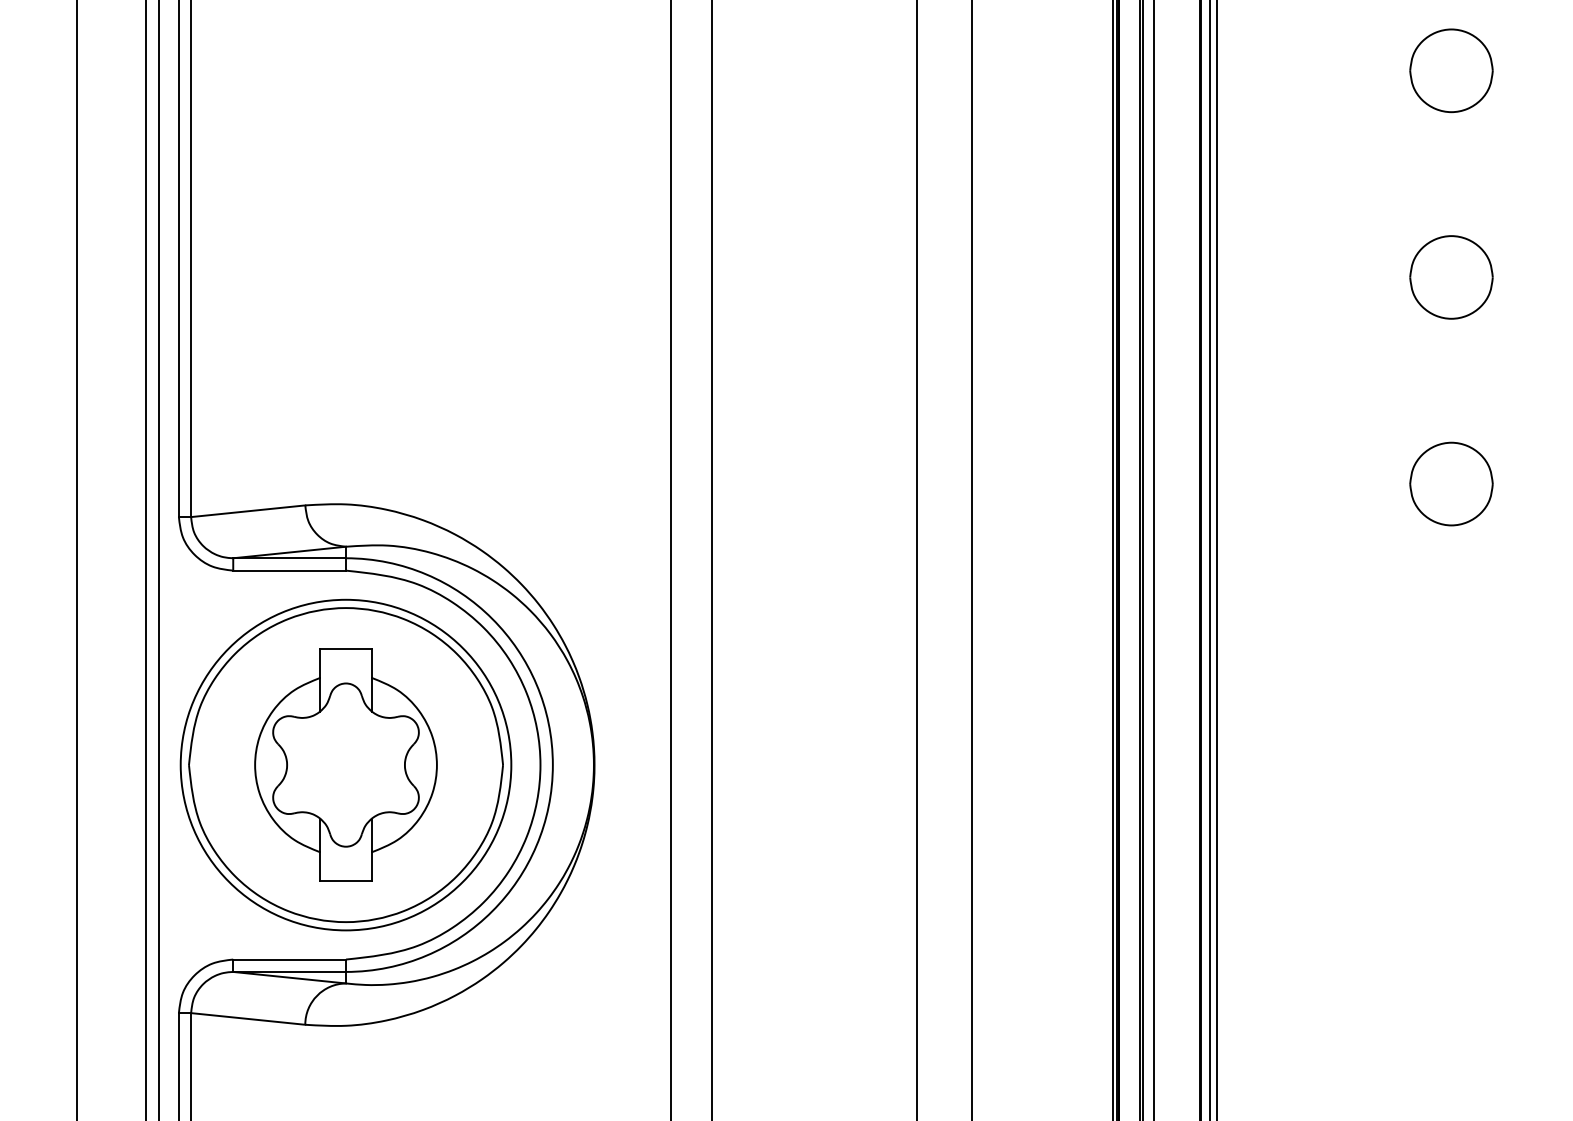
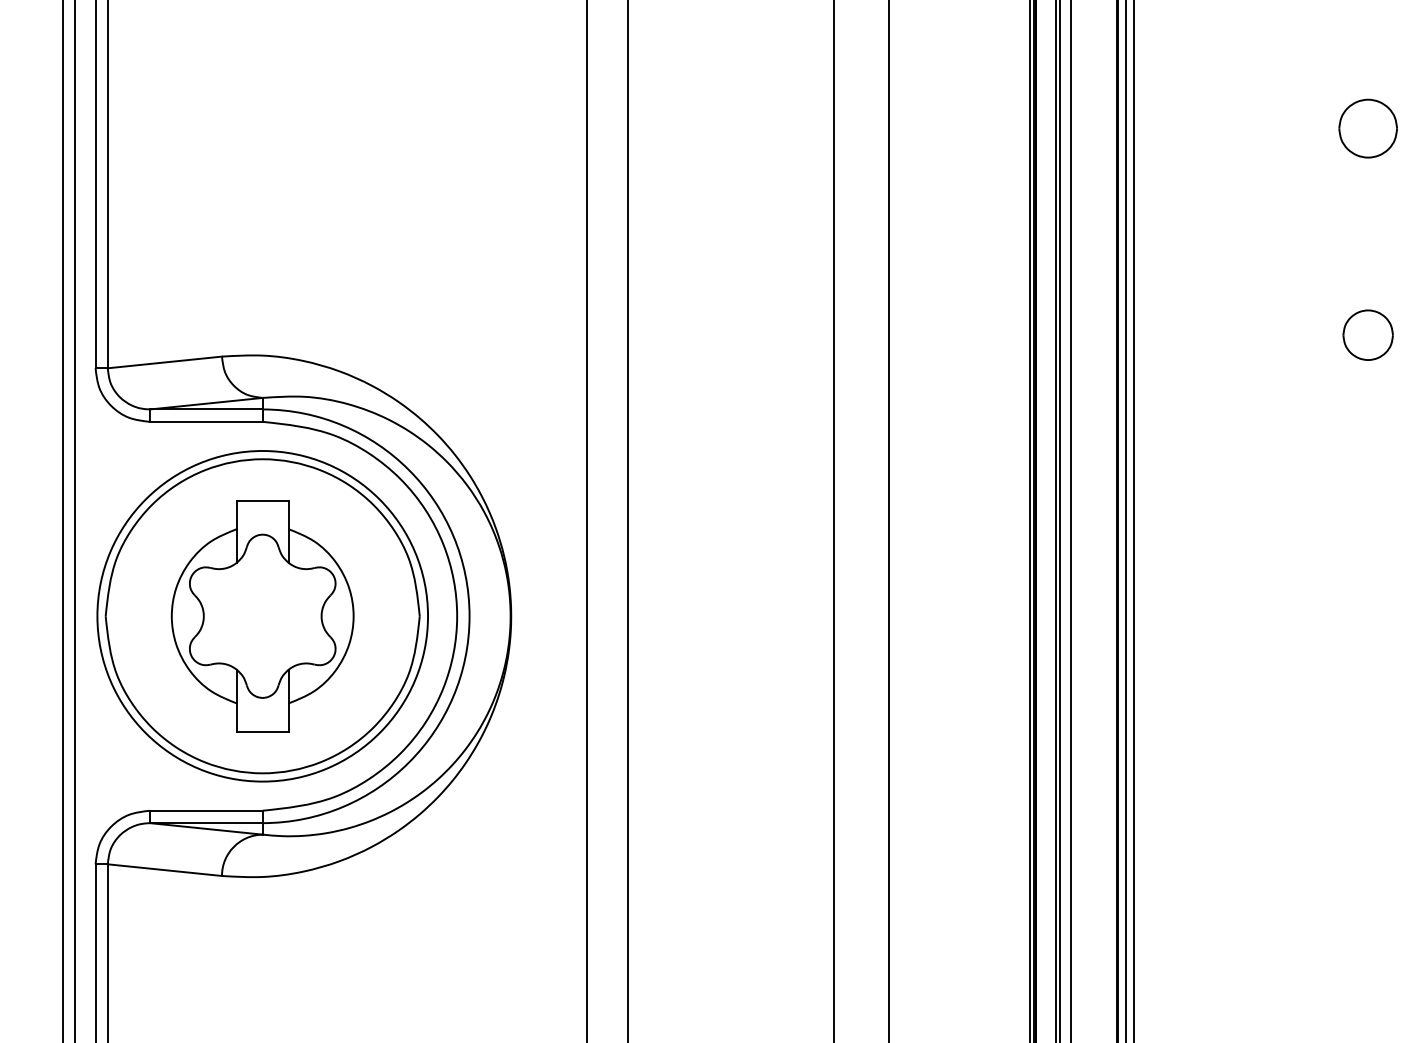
part: (1451, 277) -> (1368, 128), size x0.7
part: (1451, 483) -> (1368, 334), size x0.6

